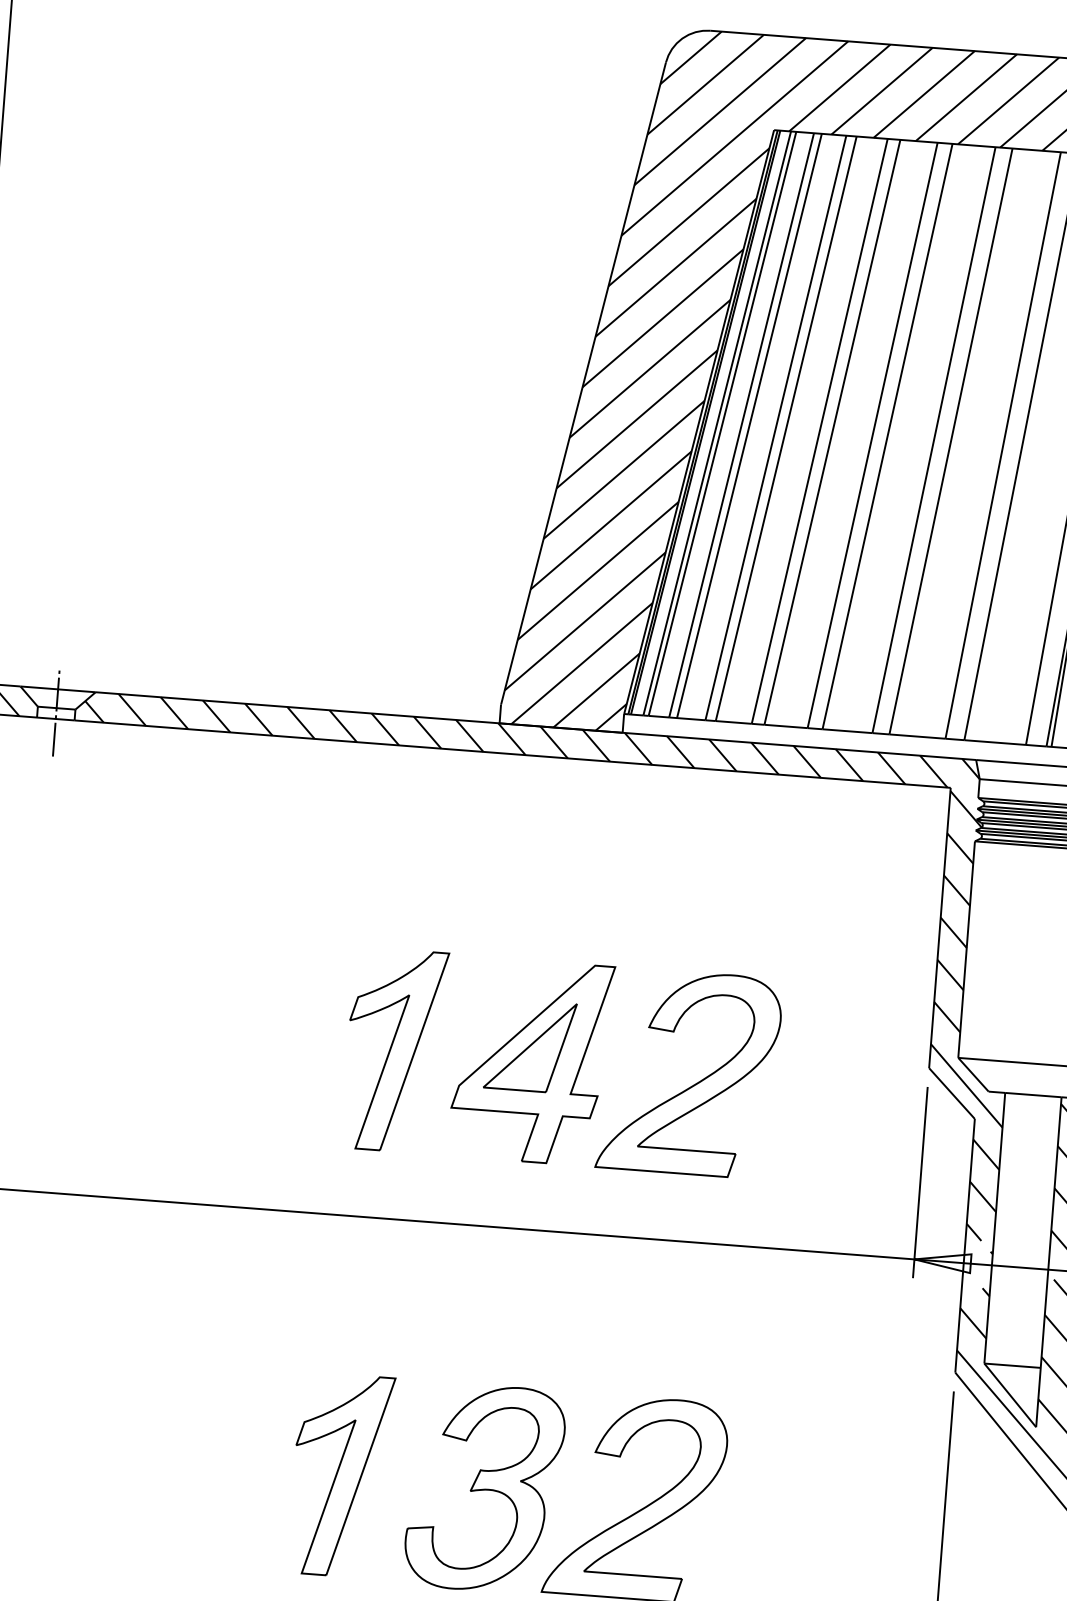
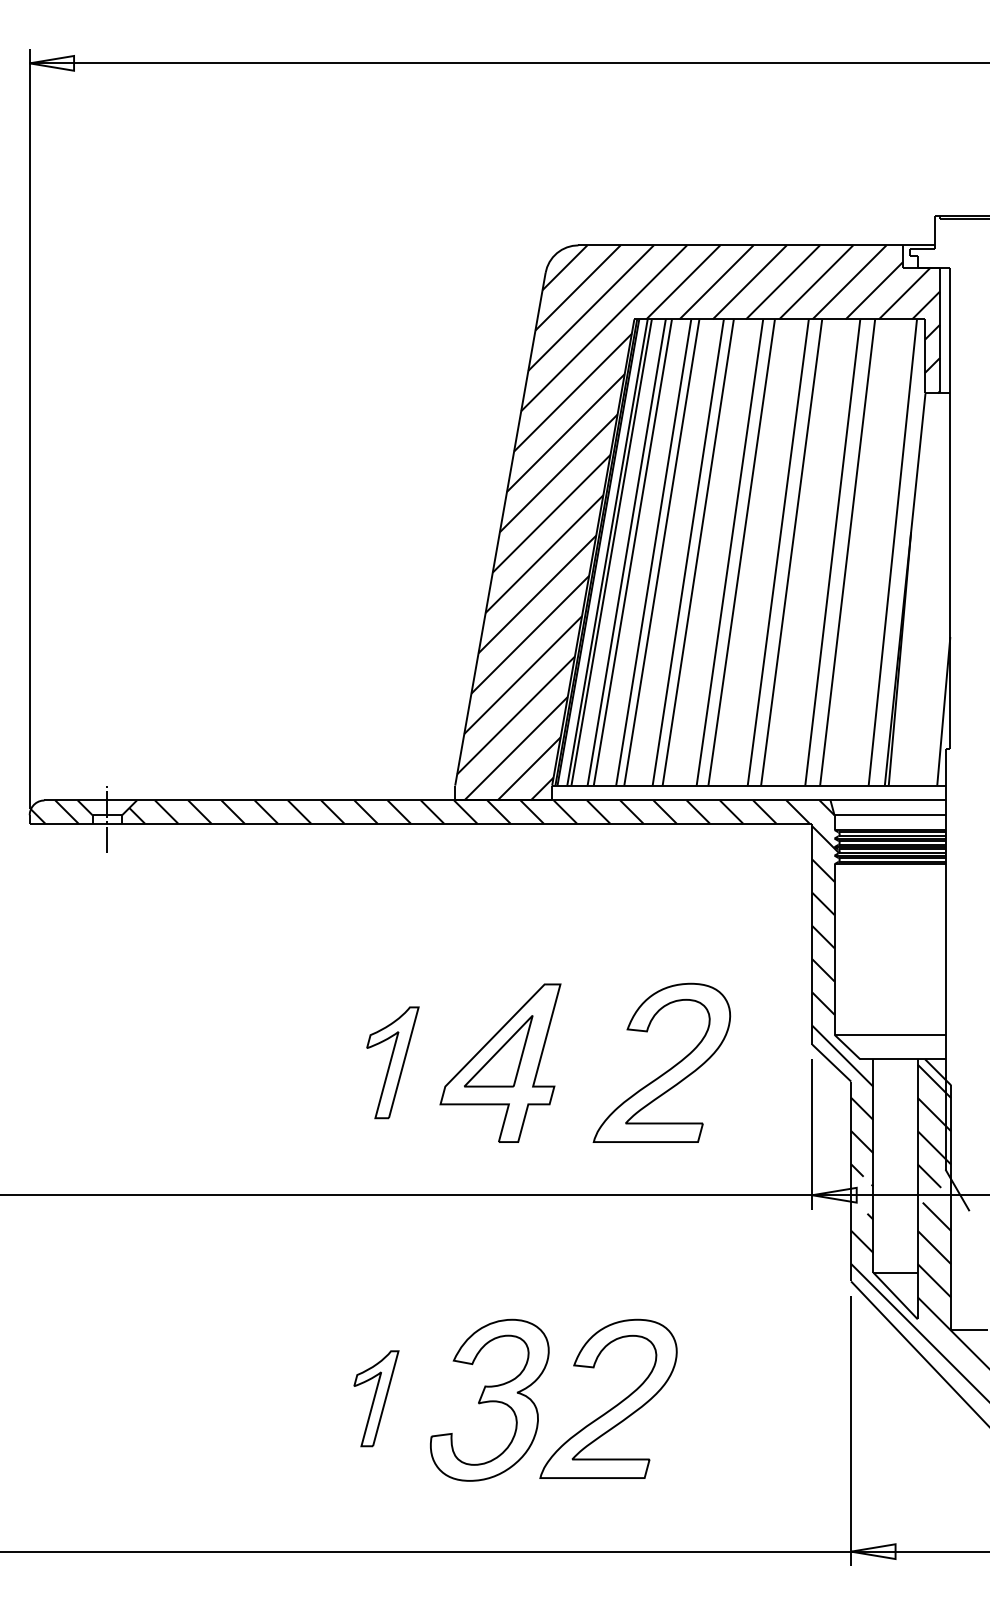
part: (394, 1049) -> (392, 1062), size x0.7
part: (693, 1084) -> (665, 1071), moved
part: (341, 1474) -> (376, 1398), size x0.6

